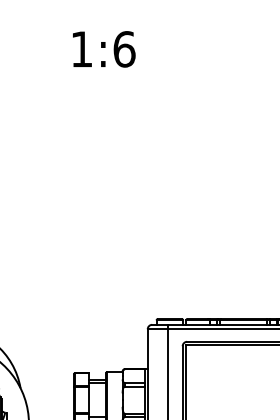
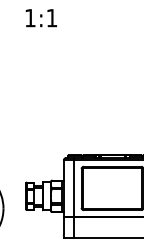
text: (123, 48) -> (51, 17), 1:6 -> 1:1

